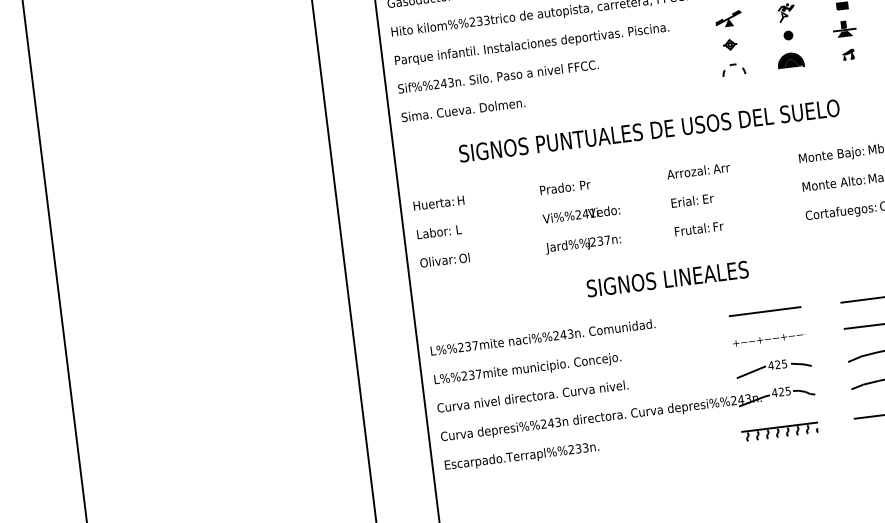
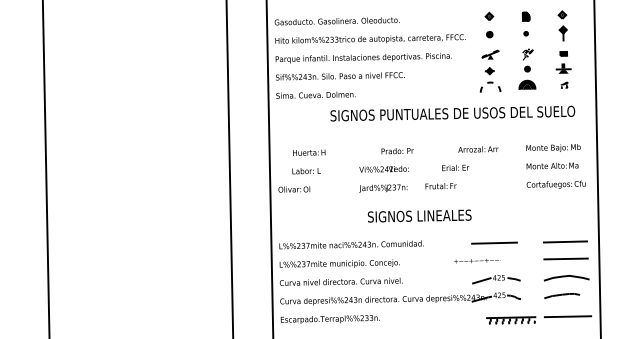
part: (733, 70) -> (490, 87), size x1.4
text: (648, 130) -> (452, 113), moved
text: (698, 171) -> (478, 149), moved
text: (565, 188) -> (397, 151), moved
text: (439, 202) -> (309, 152), moved
text: (698, 229) -> (440, 186), moved
text: (439, 232) -> (306, 171), moved
text: (667, 278) -> (419, 215), moved
part: (769, 338) -> (477, 260), moved
part: (780, 431) -> (511, 320), moved

